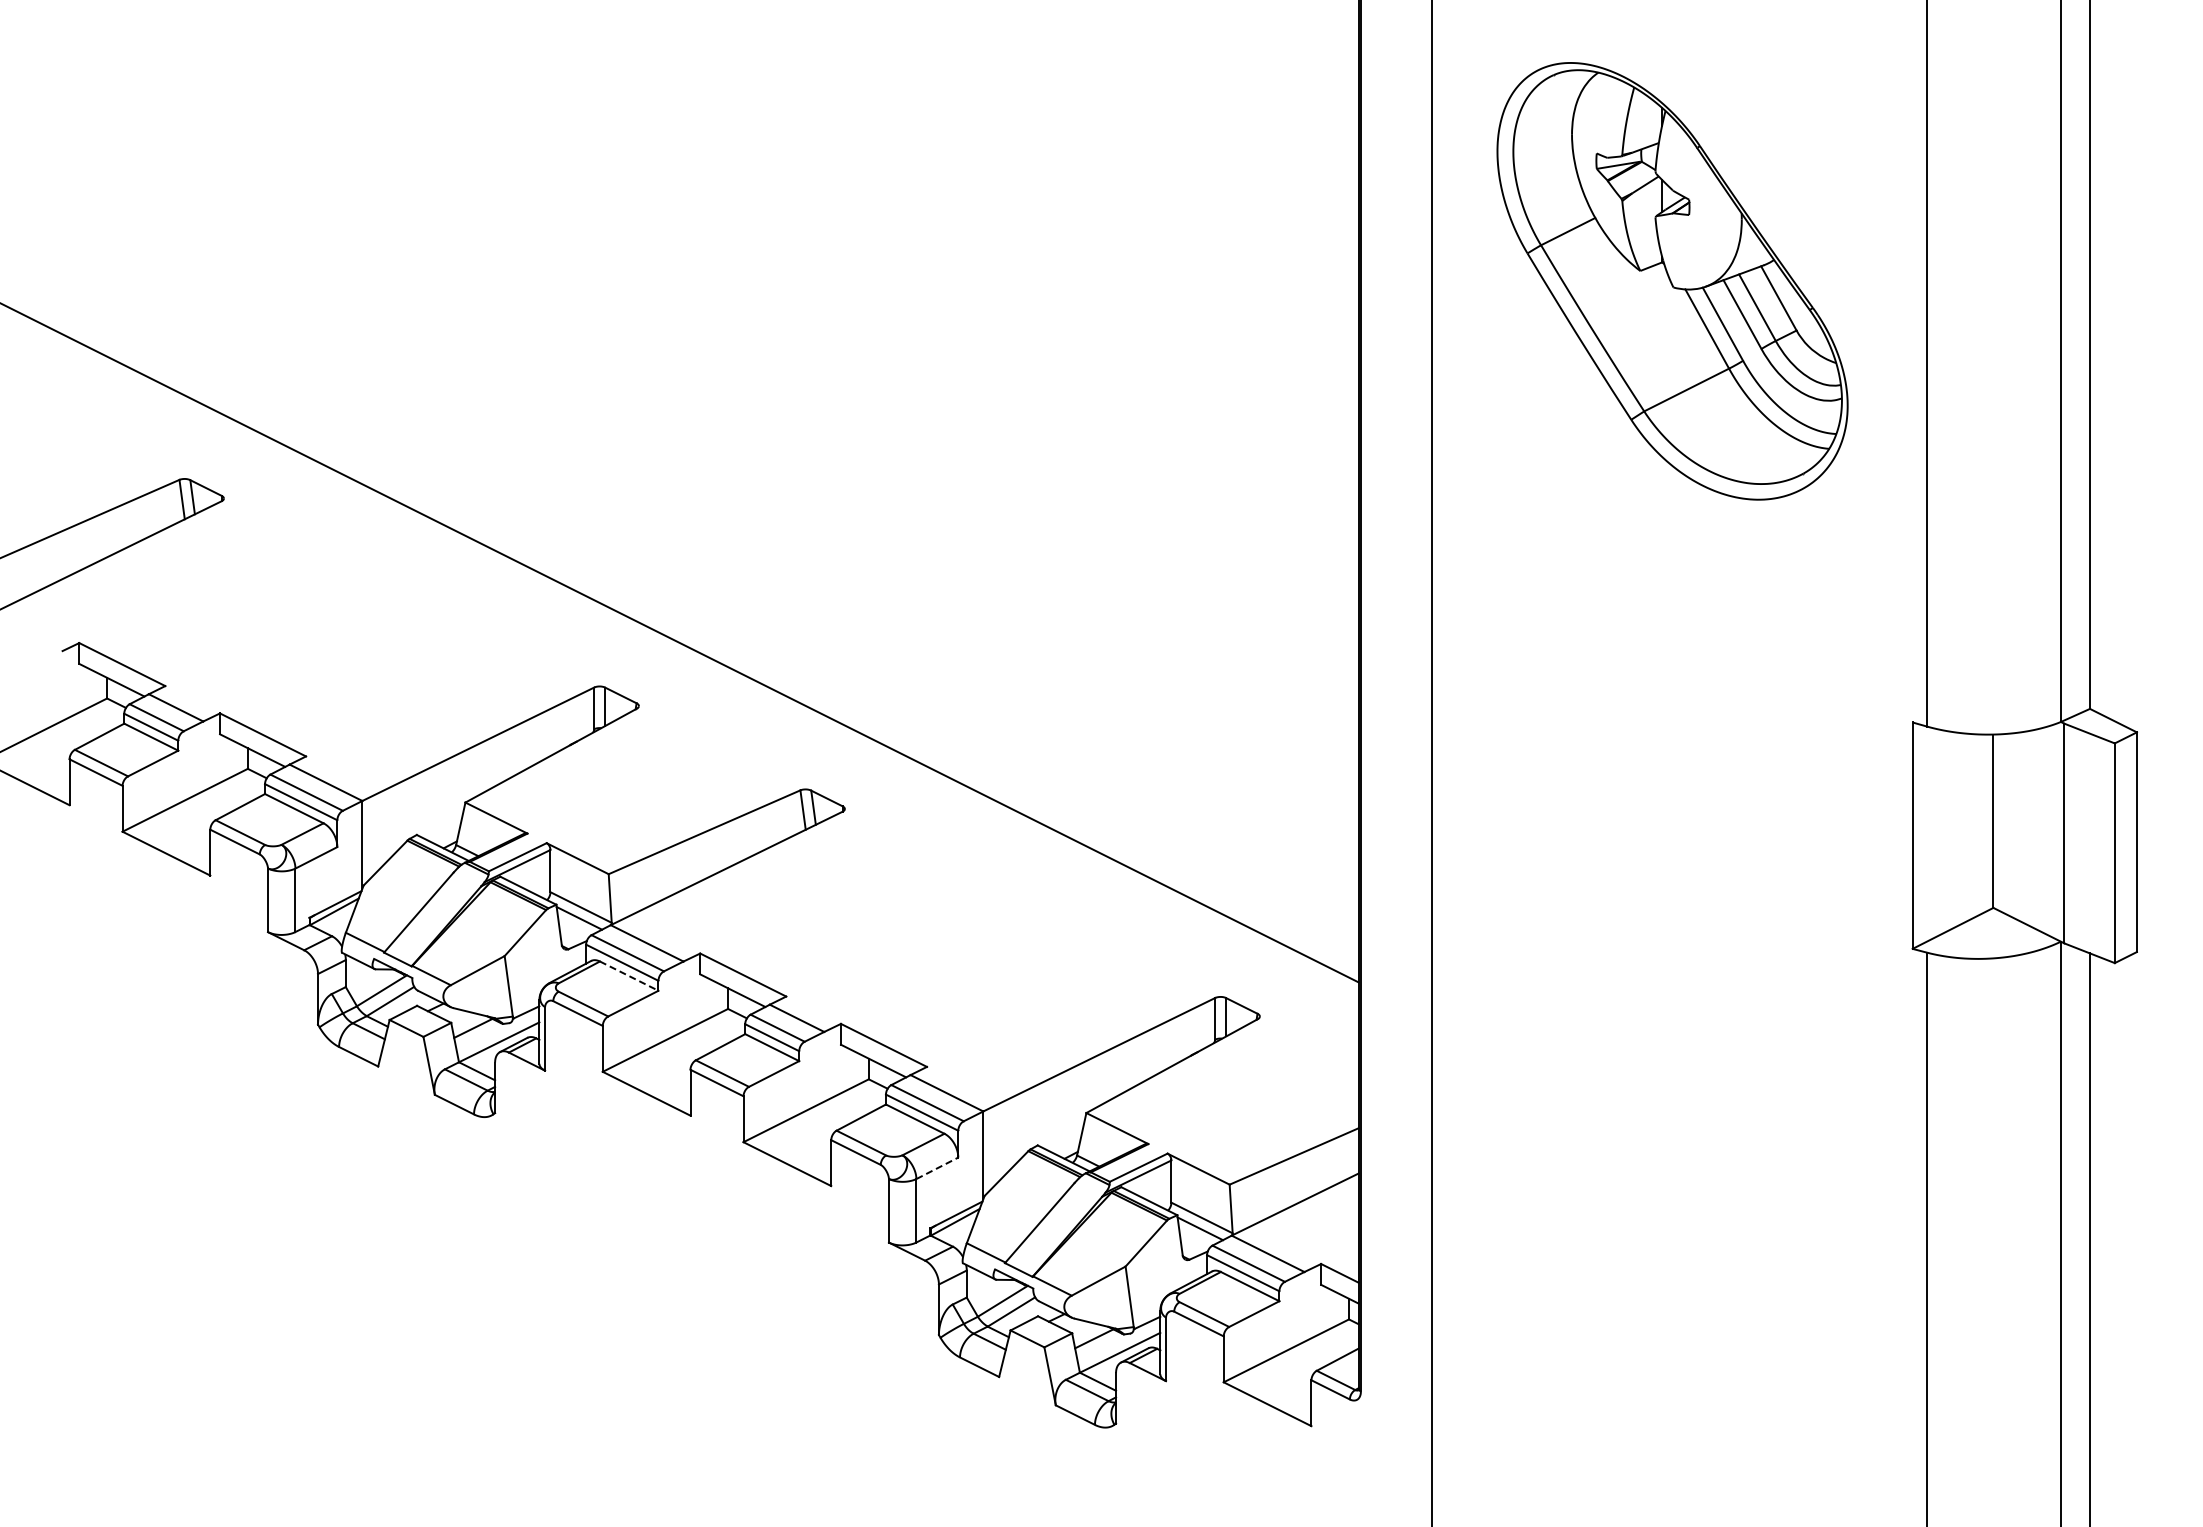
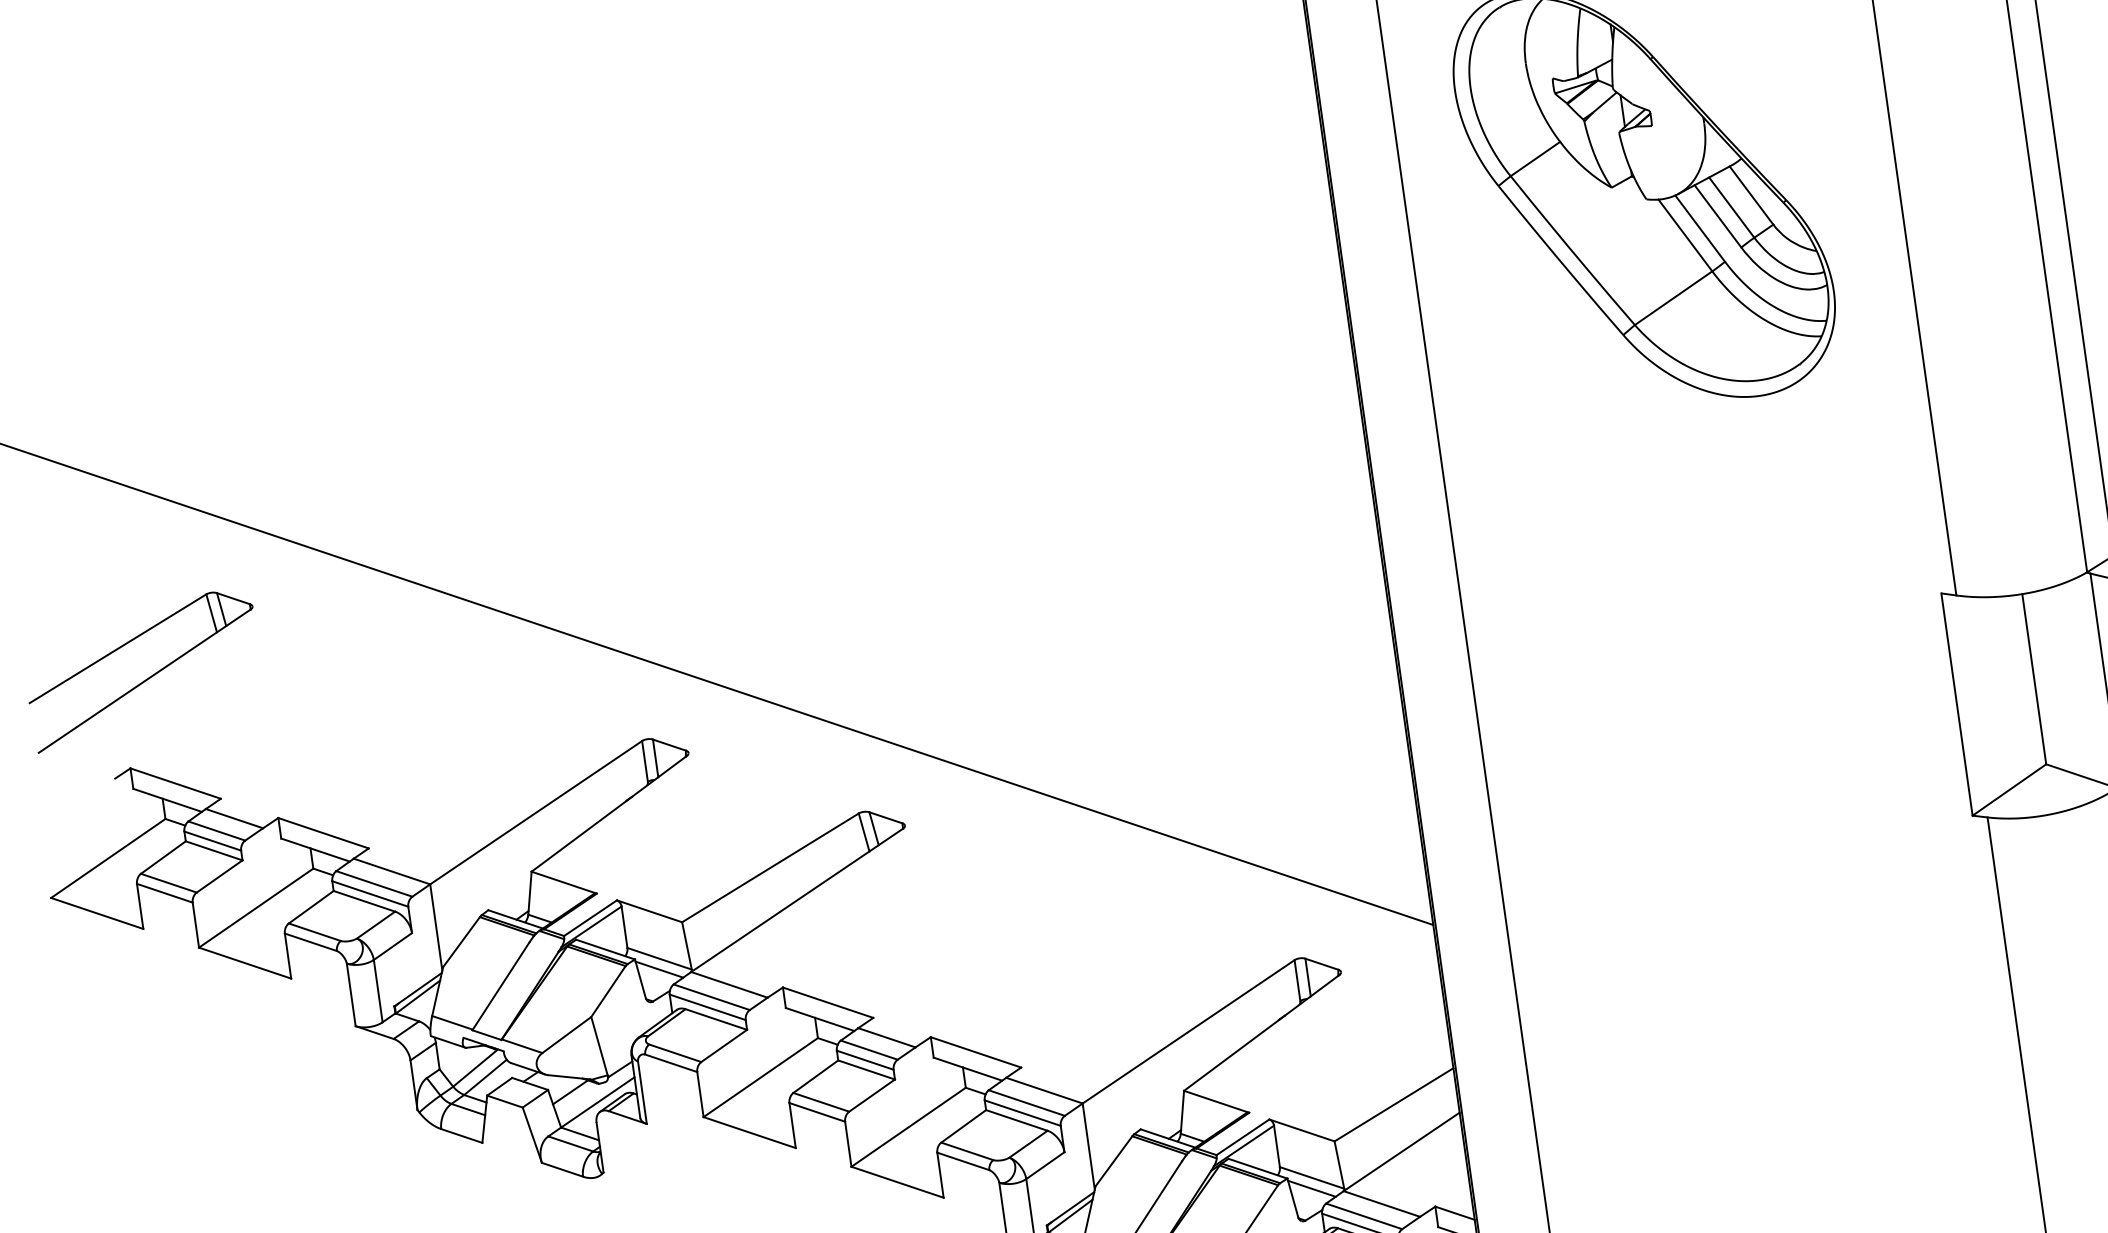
line: (629, 976) -> (716, 1019), dashed -> solid
line: (937, 1168) -> (1045, 1165), dashed -> solid

